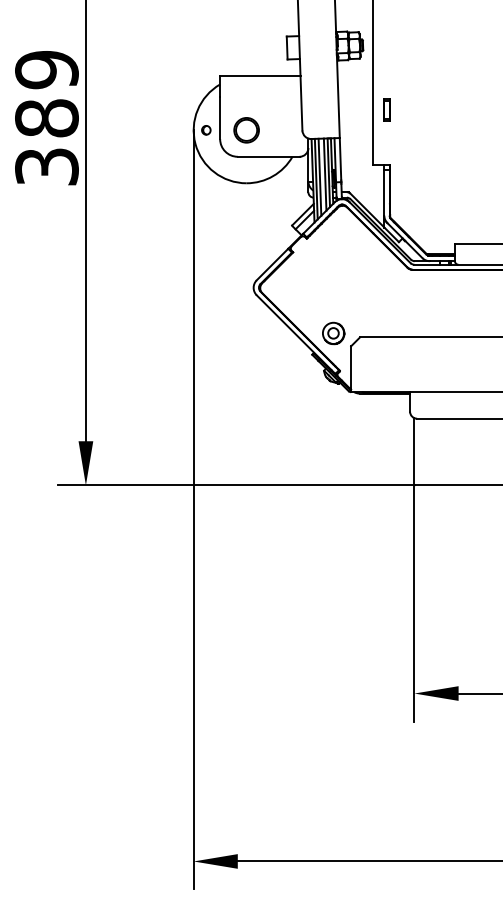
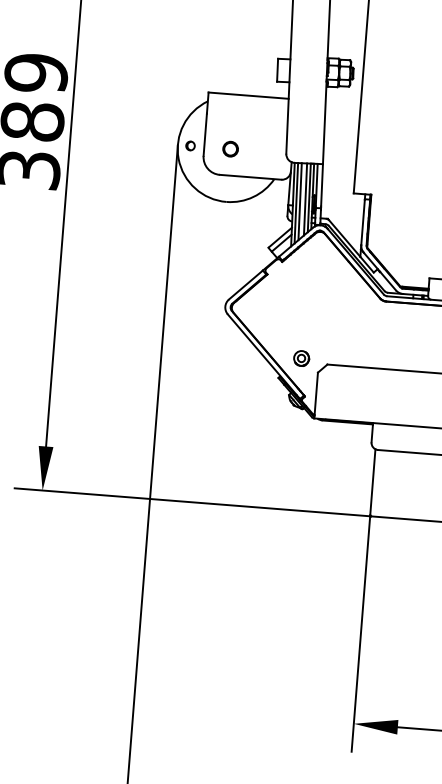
part: (386, 109) -> (371, 139), removed
part: (246, 130) -> (230, 149), size x0.6
part: (333, 333) -> (301, 358), size x0.7

